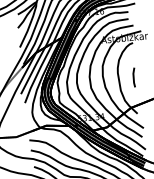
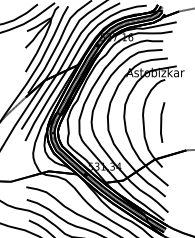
part: (134, 77) -> (162, 122), size x1.67

